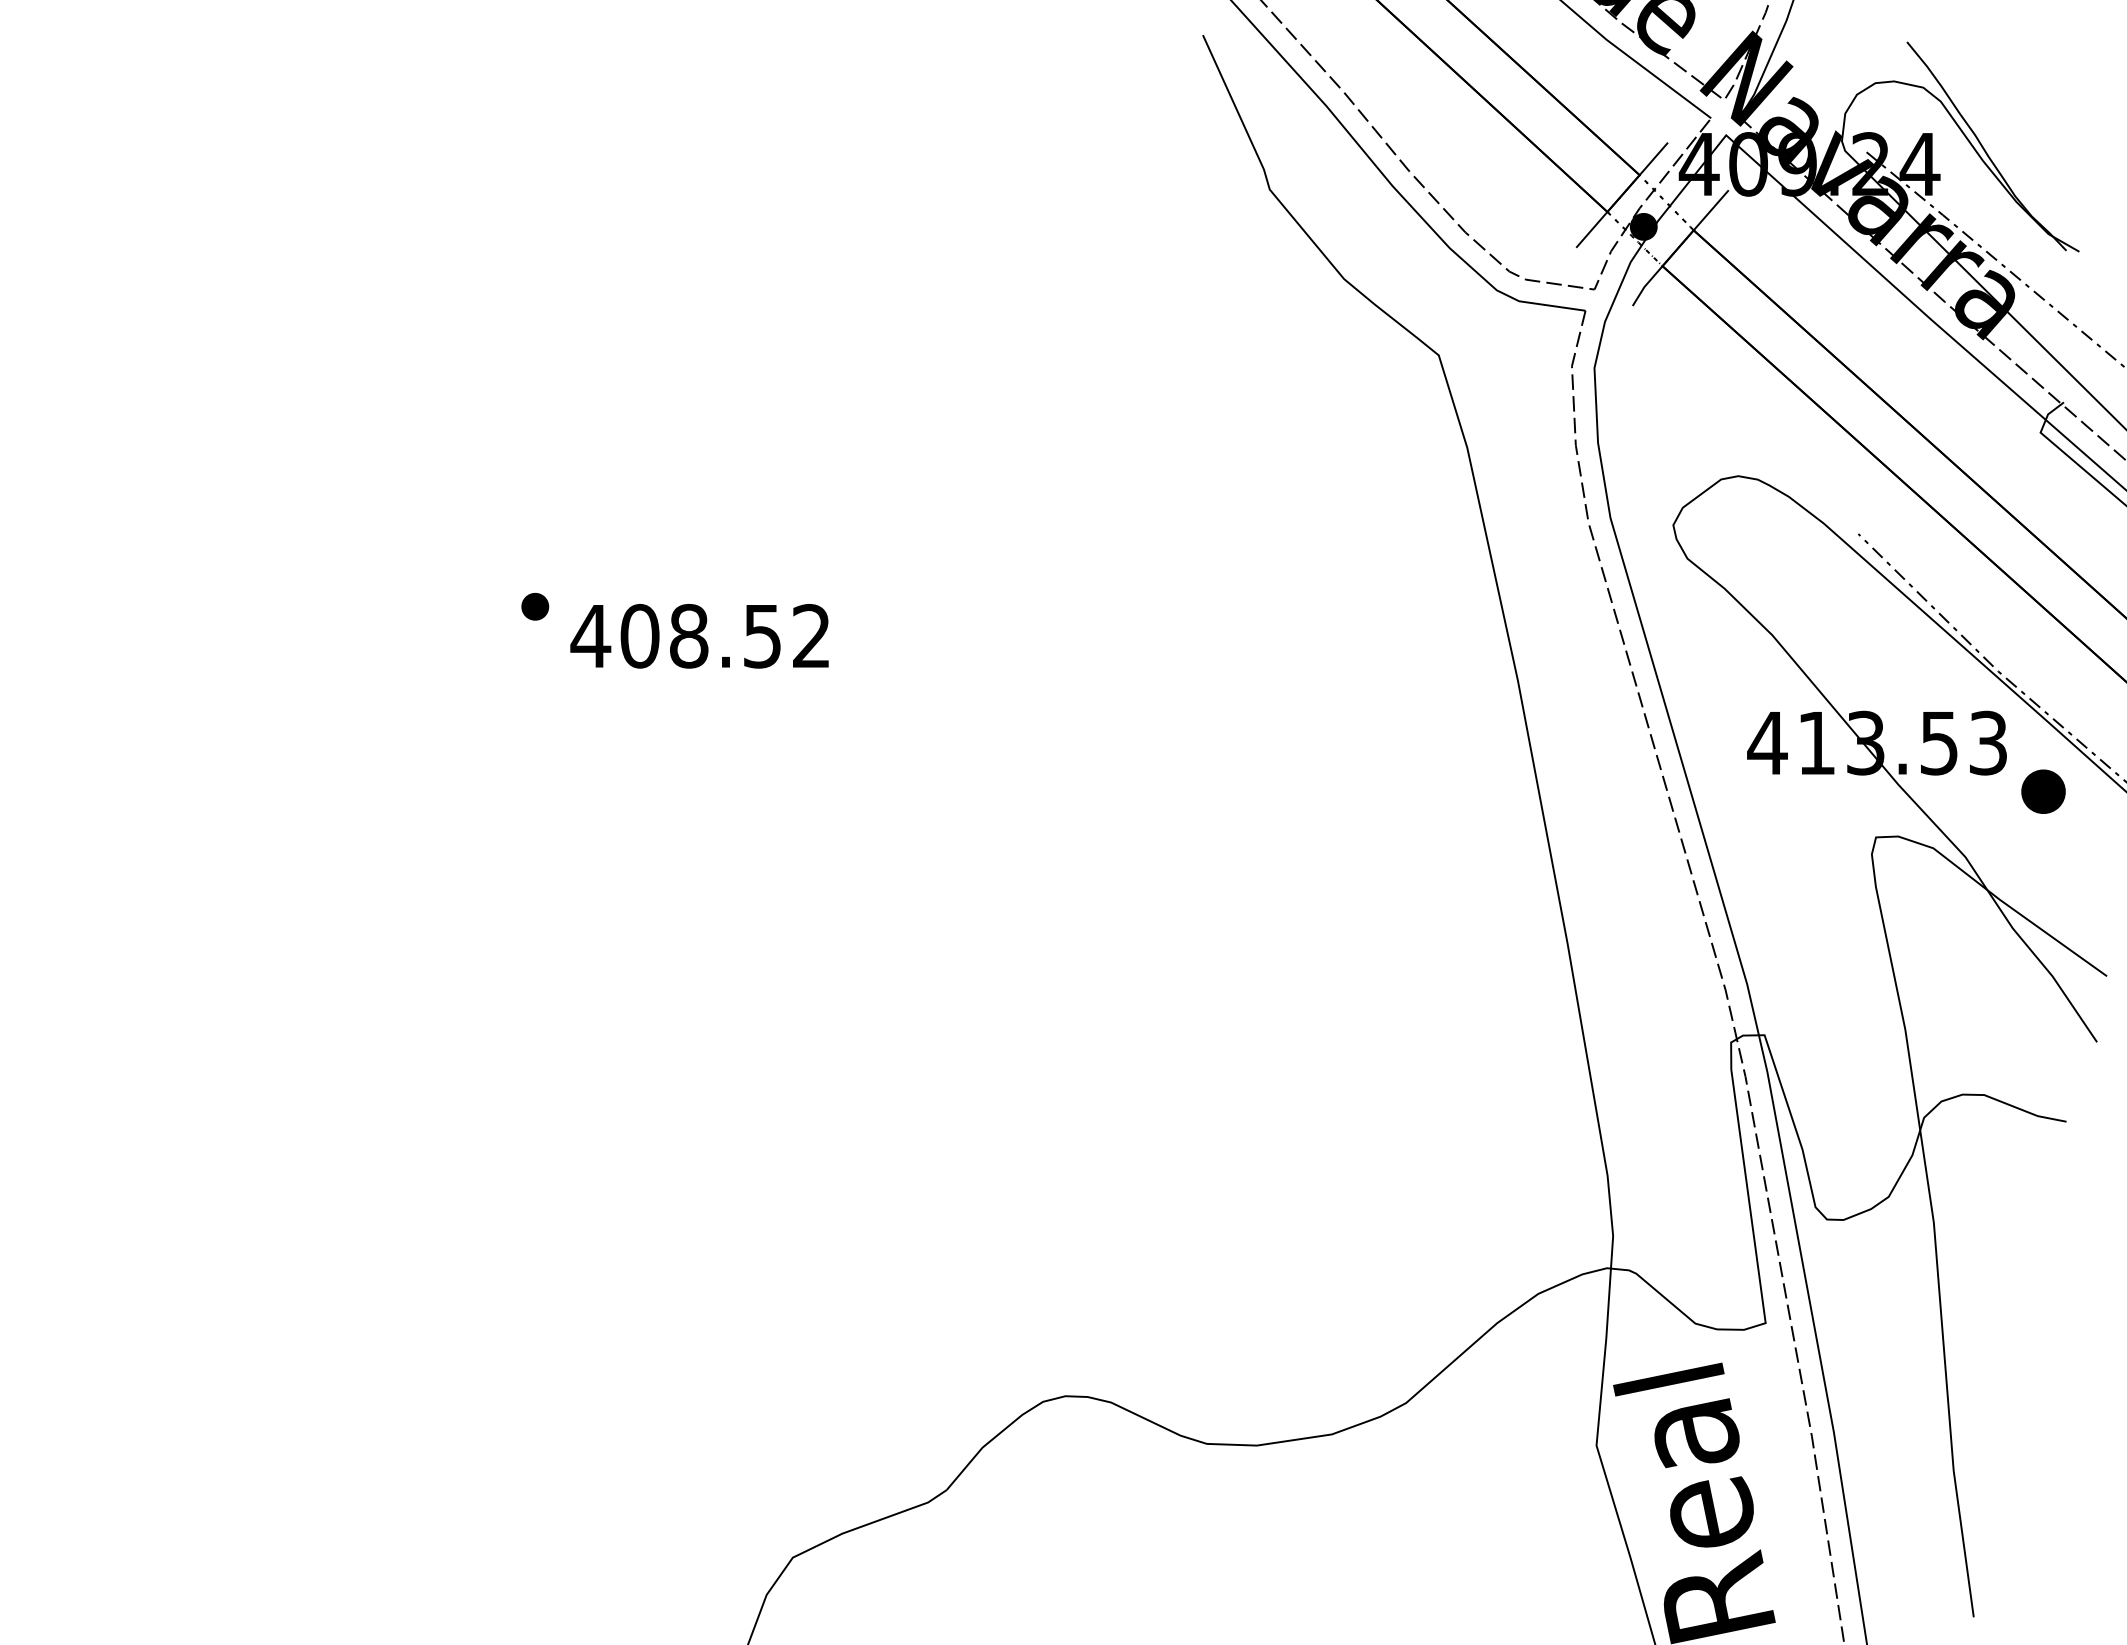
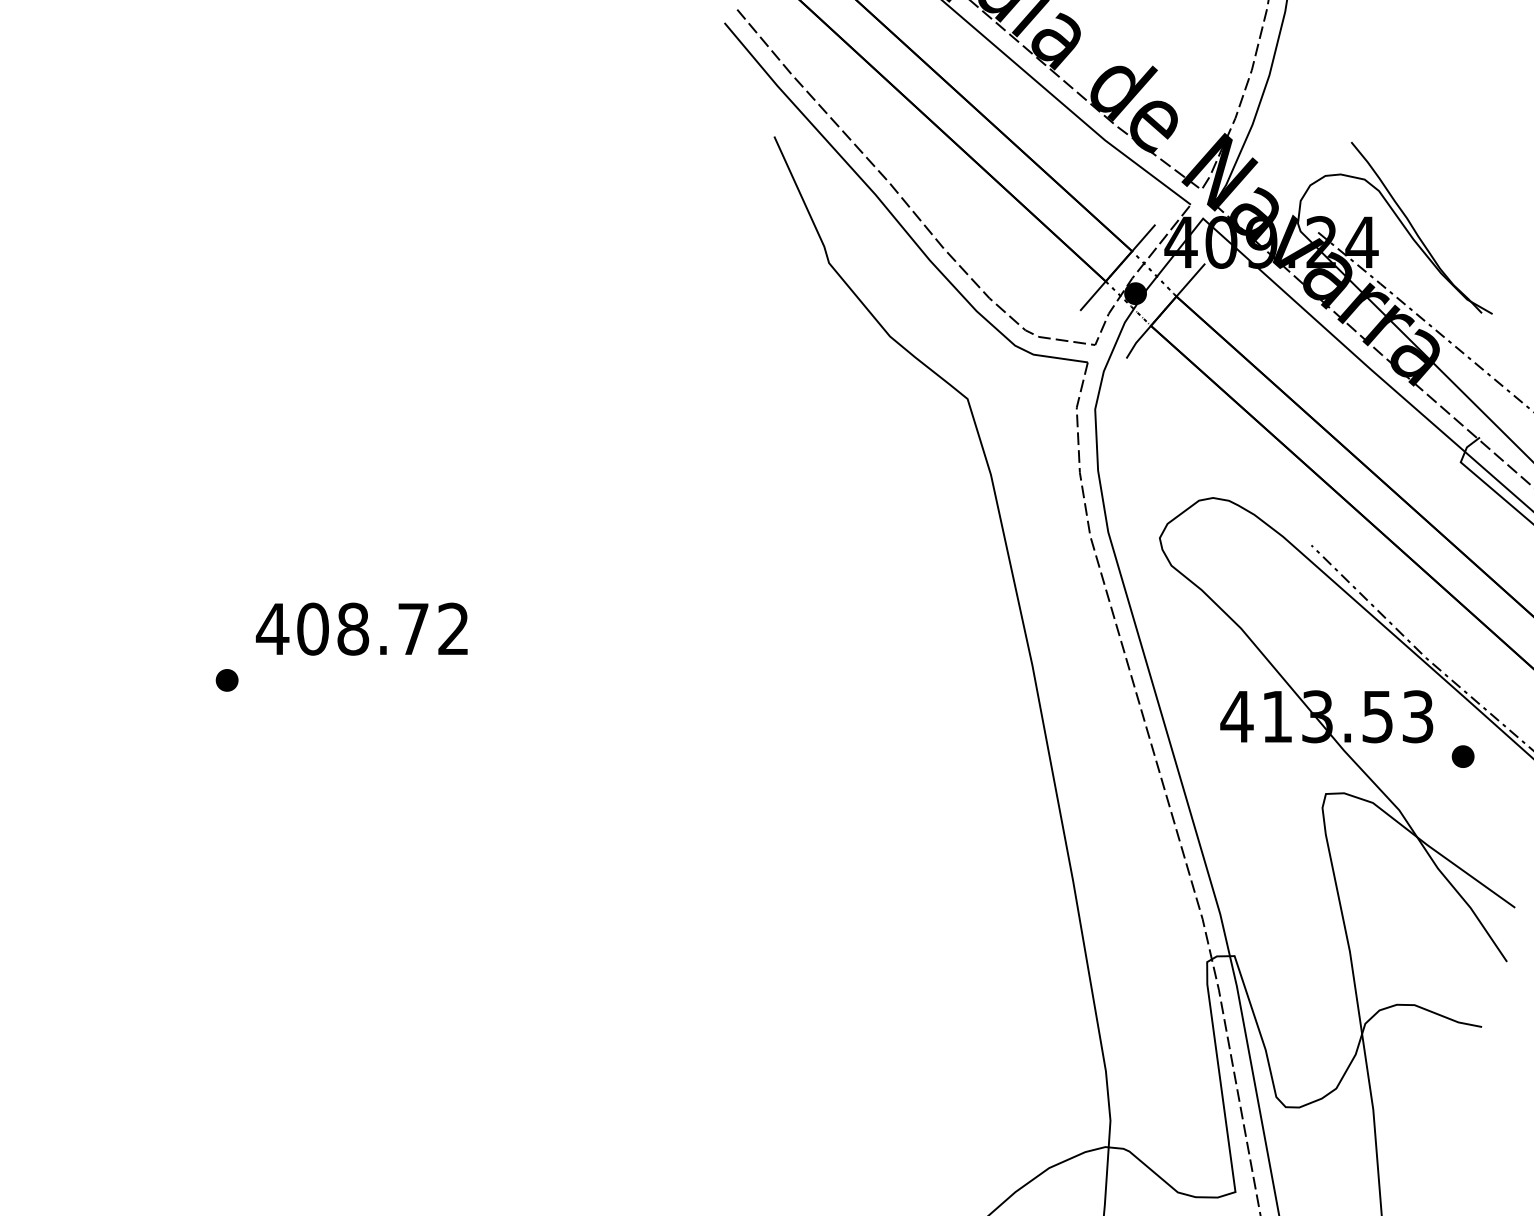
part: (535, 606) -> (227, 680), moved
text: (762, 636) -> (413, 629), 408.52 -> 408.72
part: (2043, 791) -> (1463, 756), size x0.62

